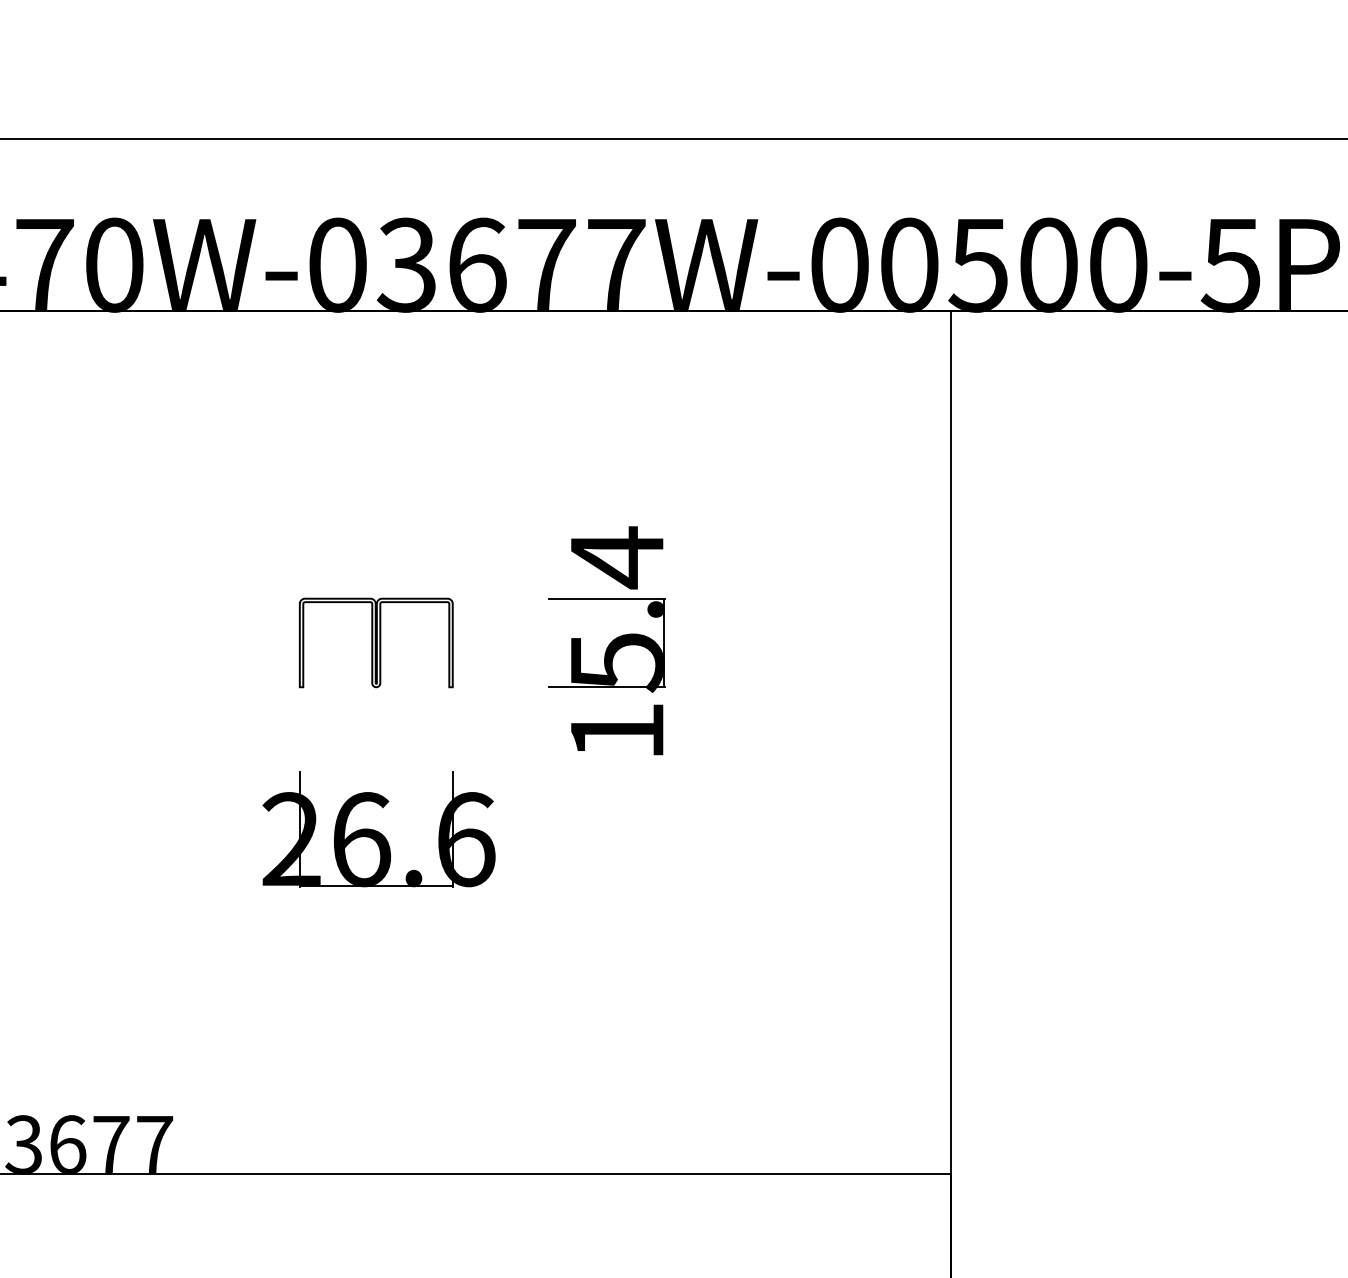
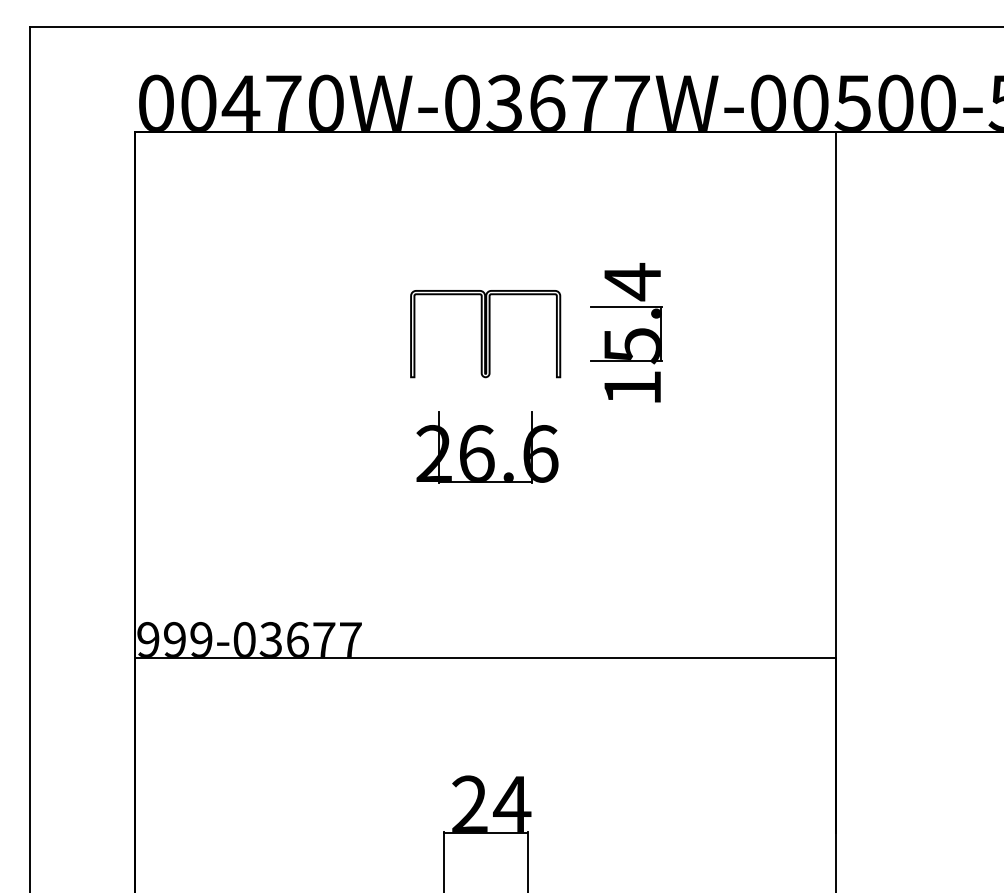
part: (375, 642) -> (485, 333), size x1.6

